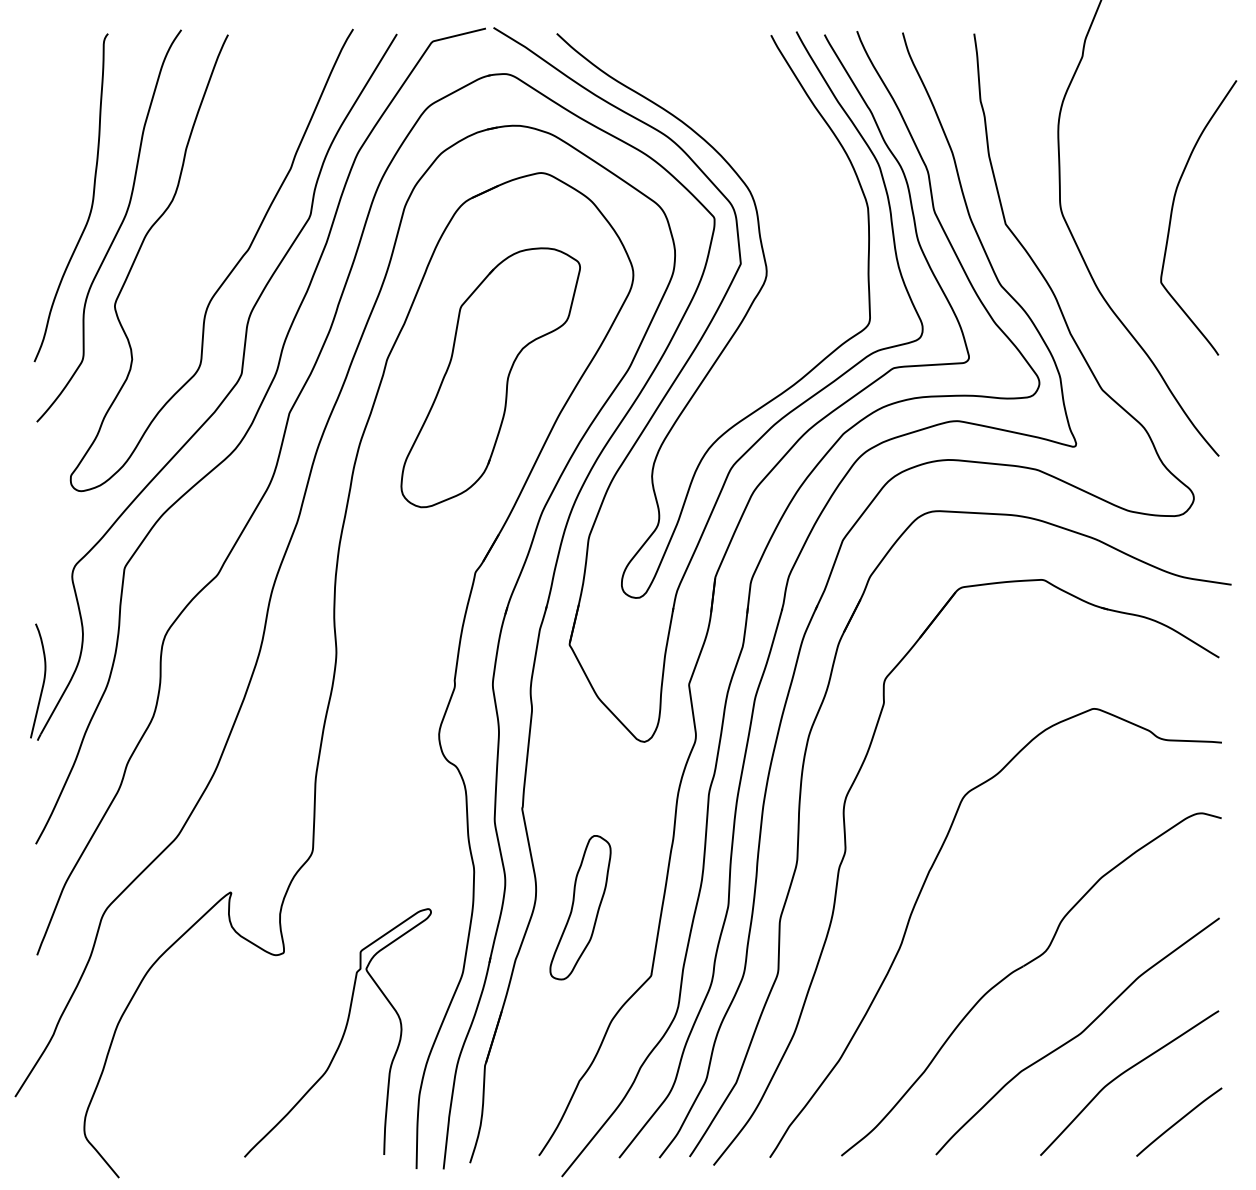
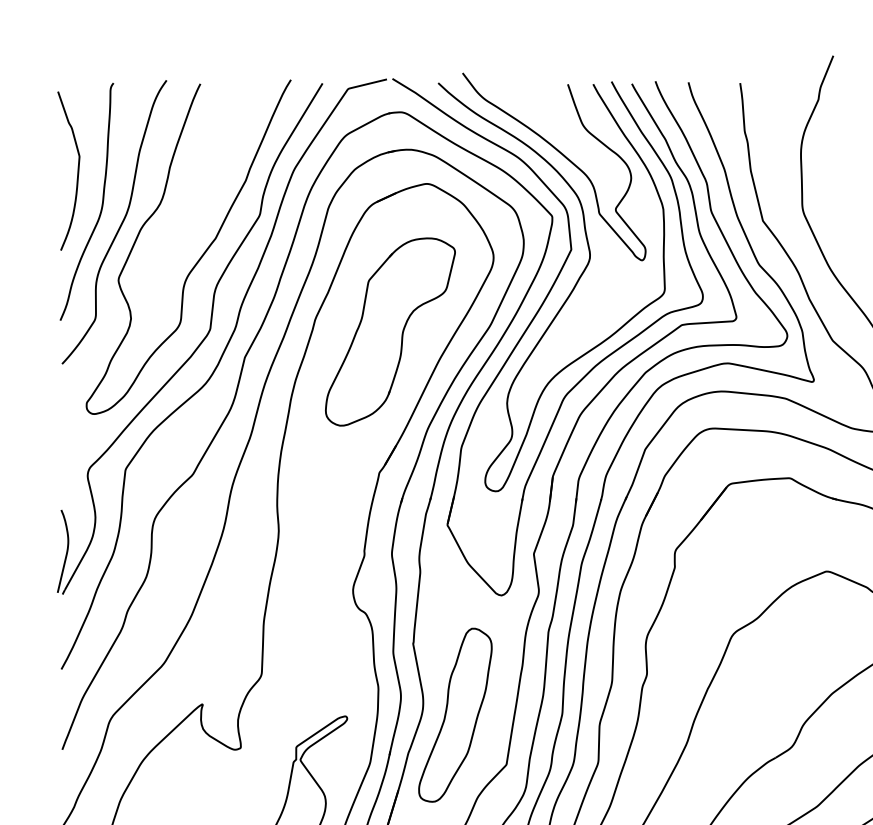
curve: (730, 135) -> (563, 156), added
curve: (58, 155) -> (77, 171), added
part: (580, 907) -> (455, 715), size x1.67

